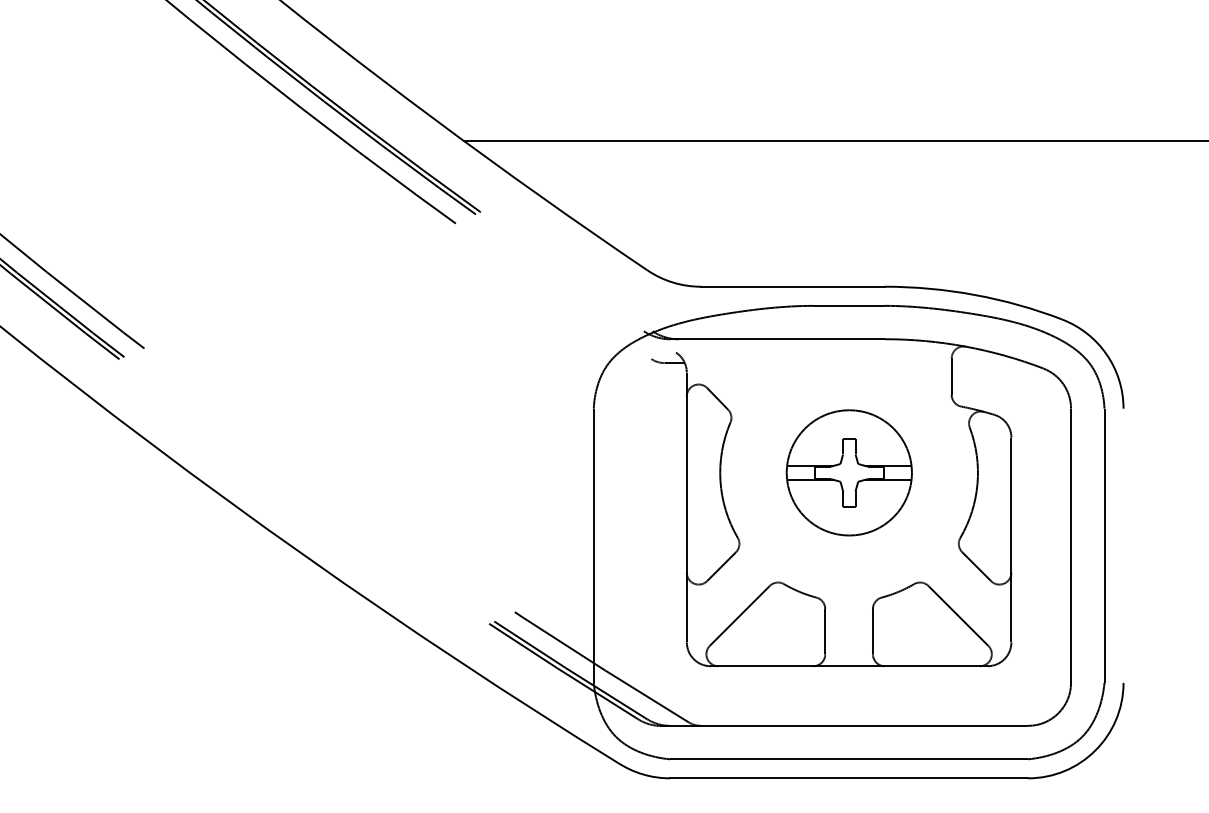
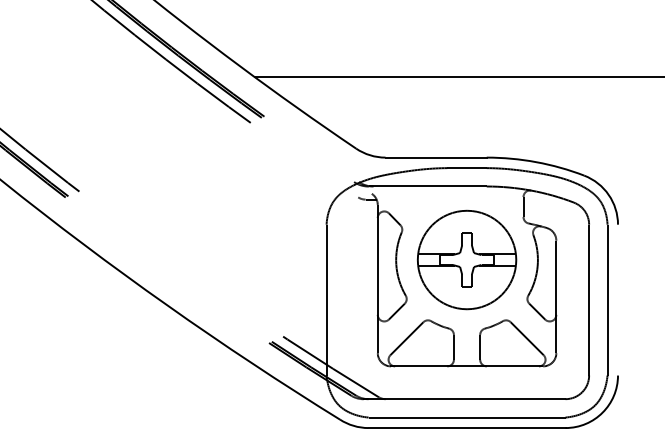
part: (849, 471) -> (467, 259), size x1.43

